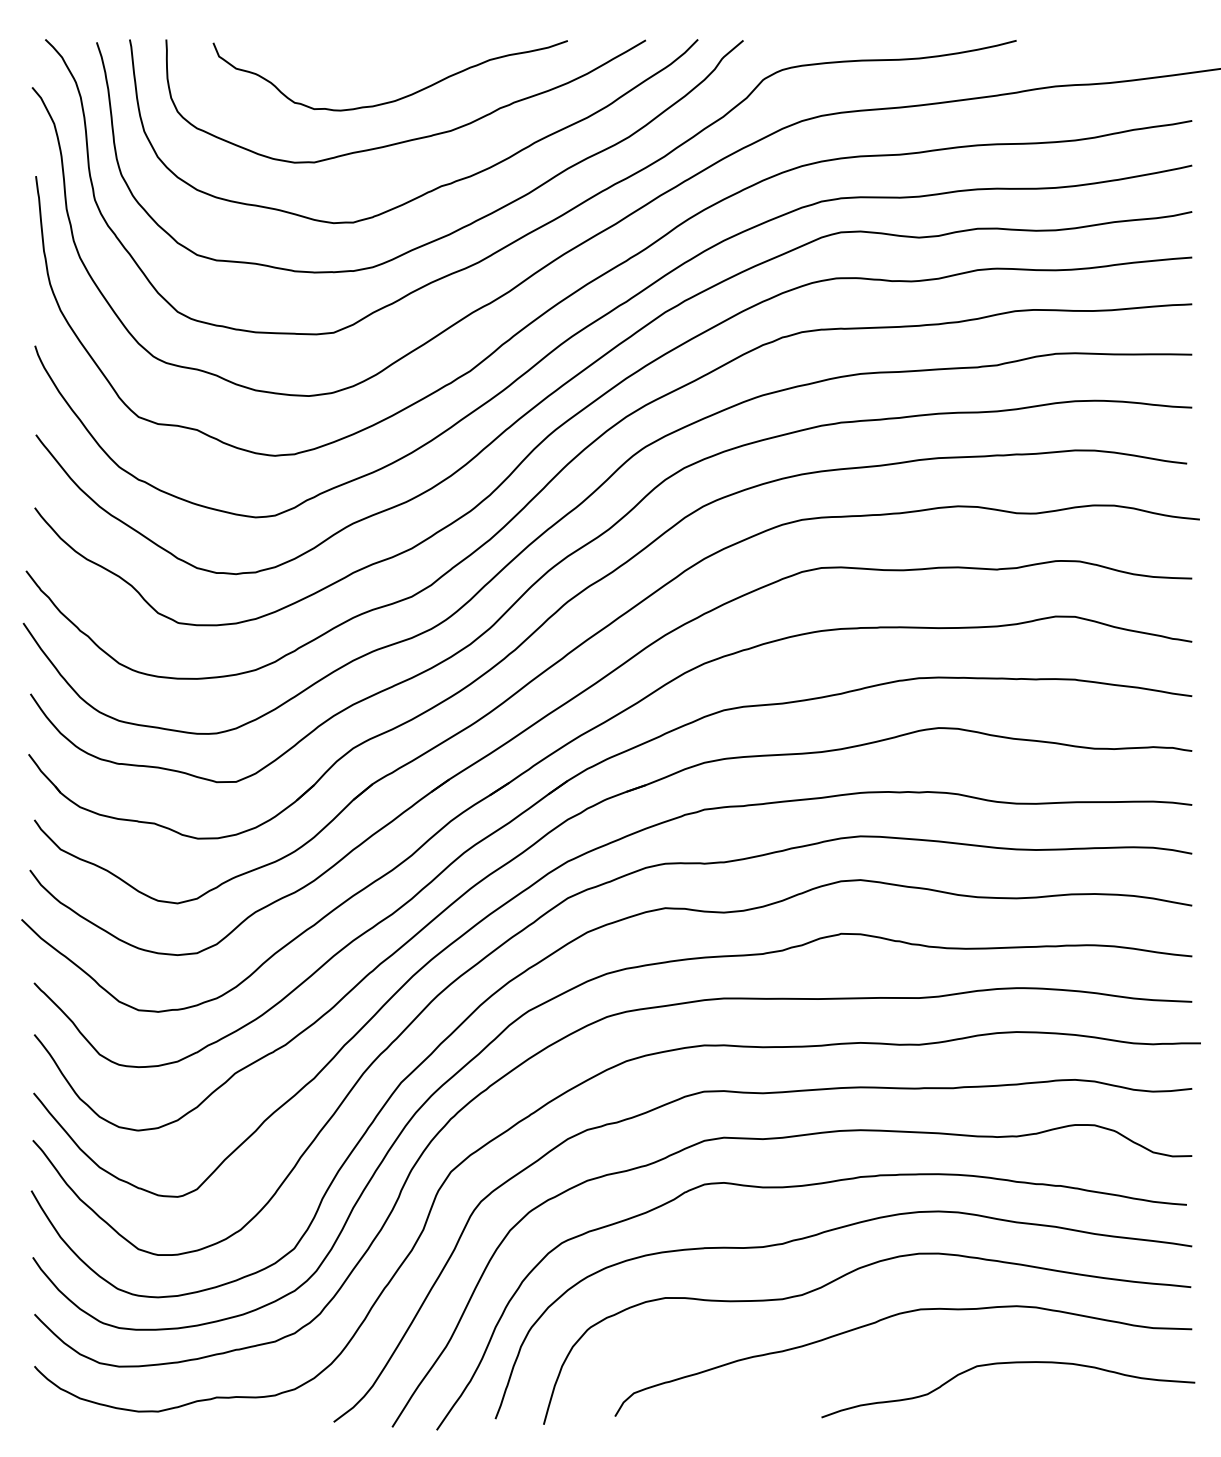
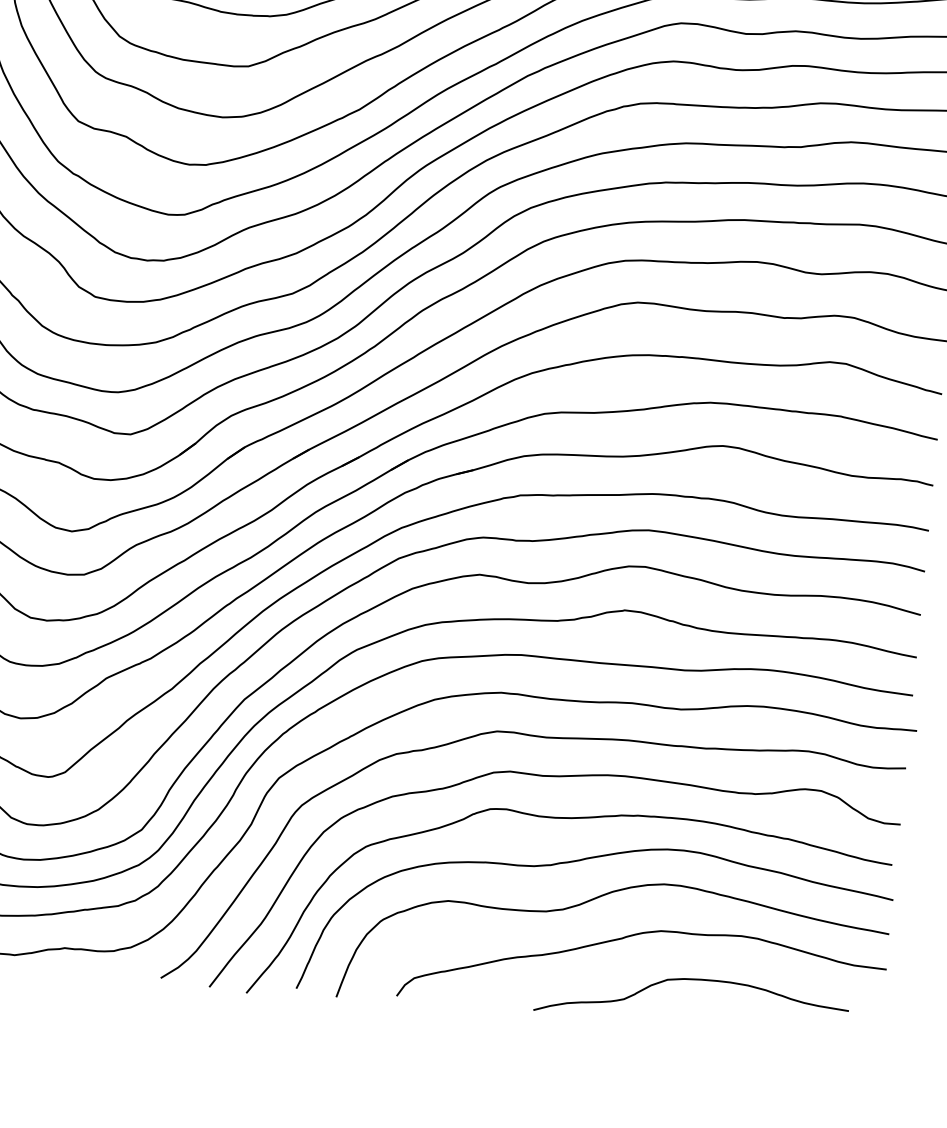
curve: (1001, 1364) -> (688, 980), moved

